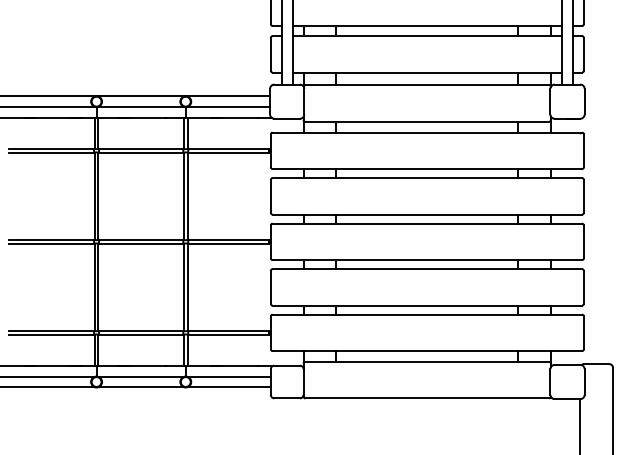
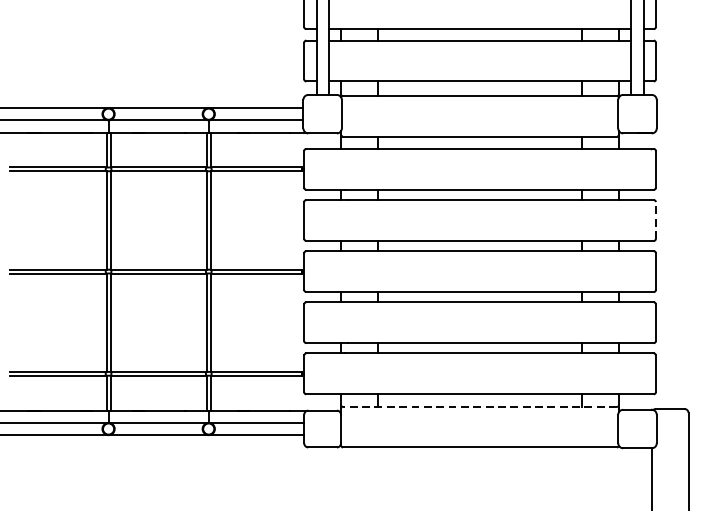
line: (583, 195) -> (655, 219), solid -> dashed
line: (427, 361) -> (480, 405), solid -> dashed

